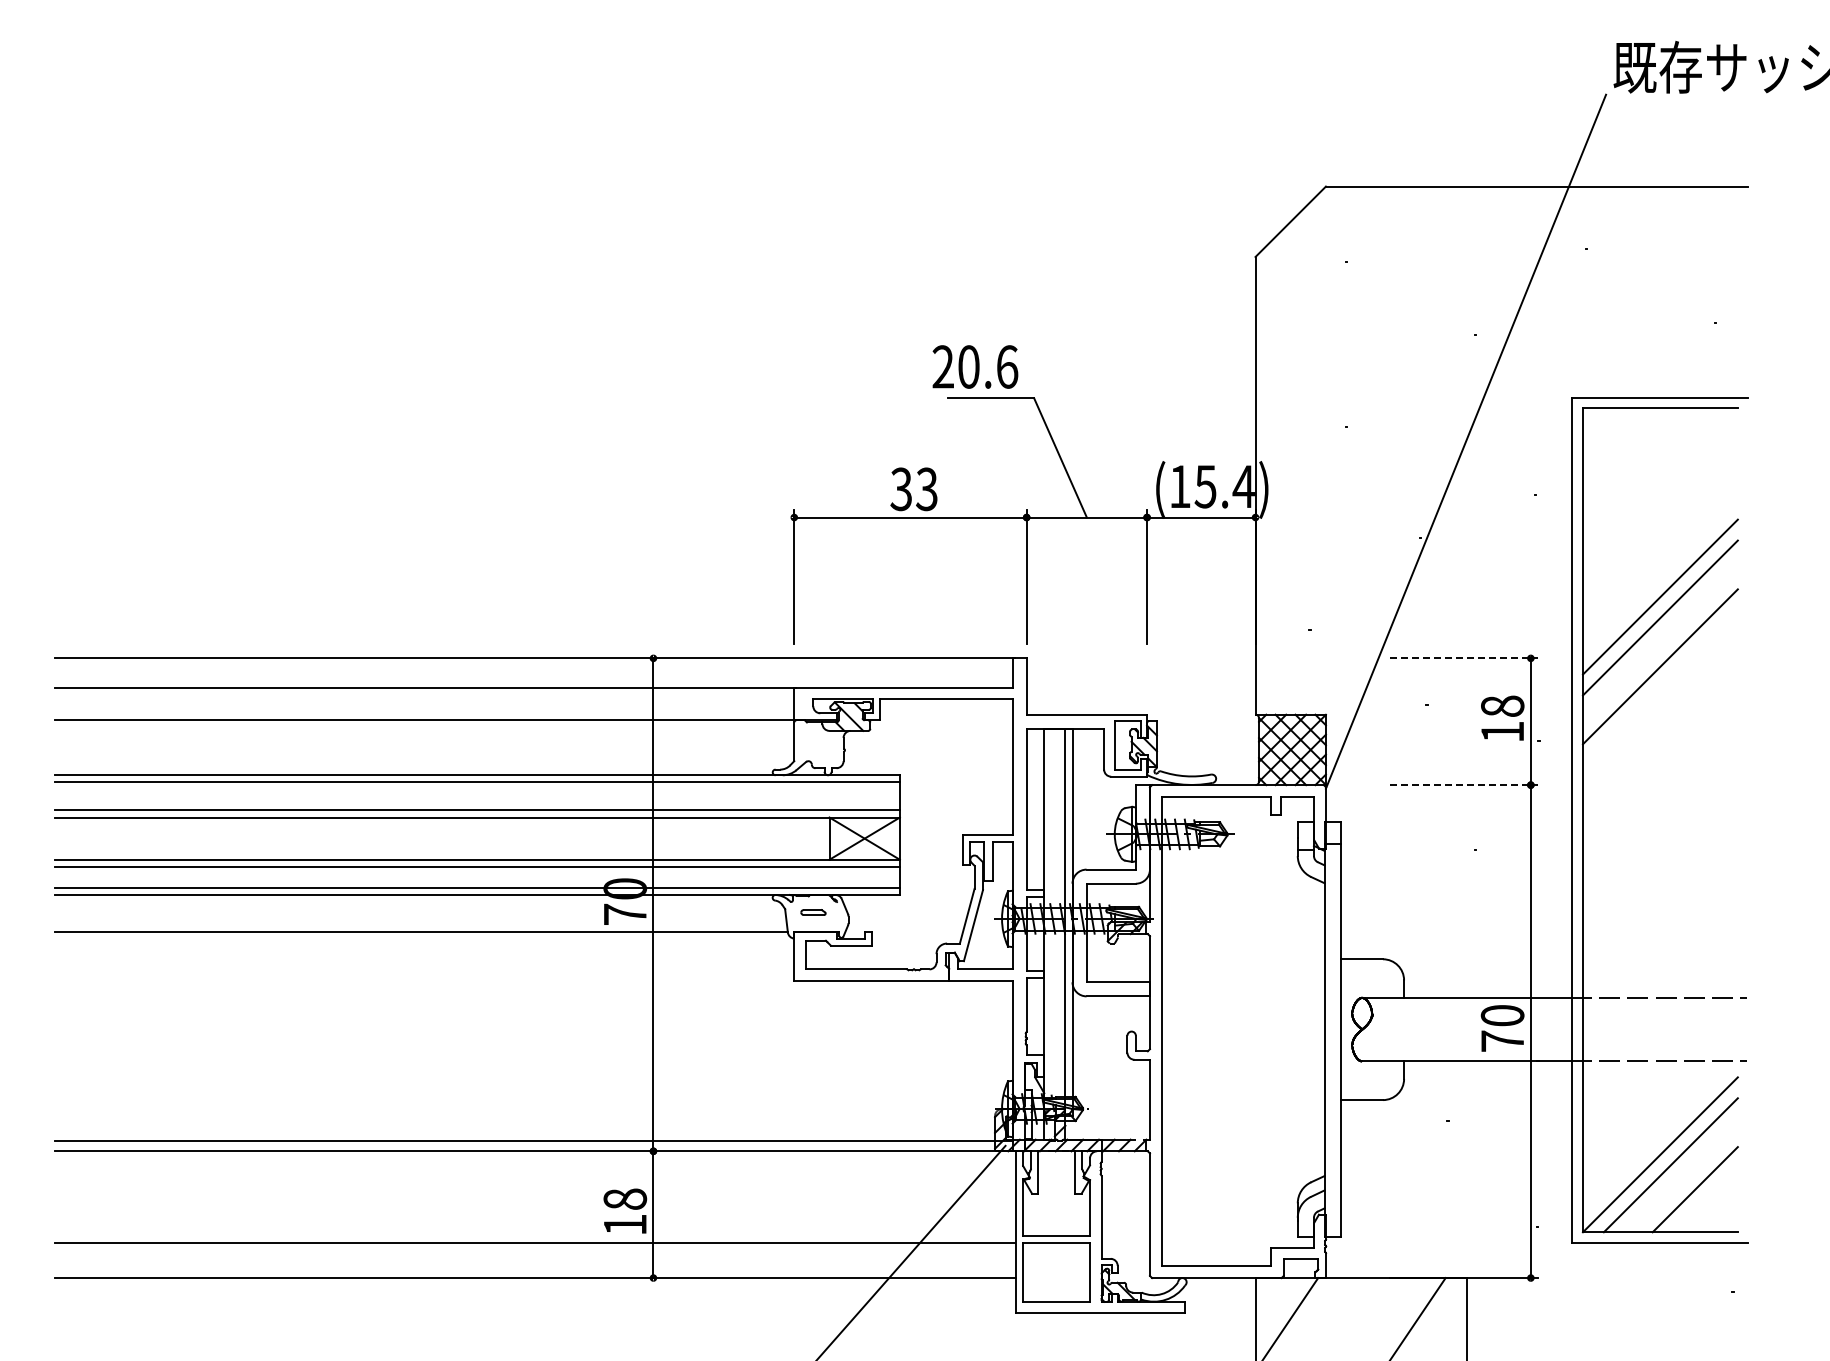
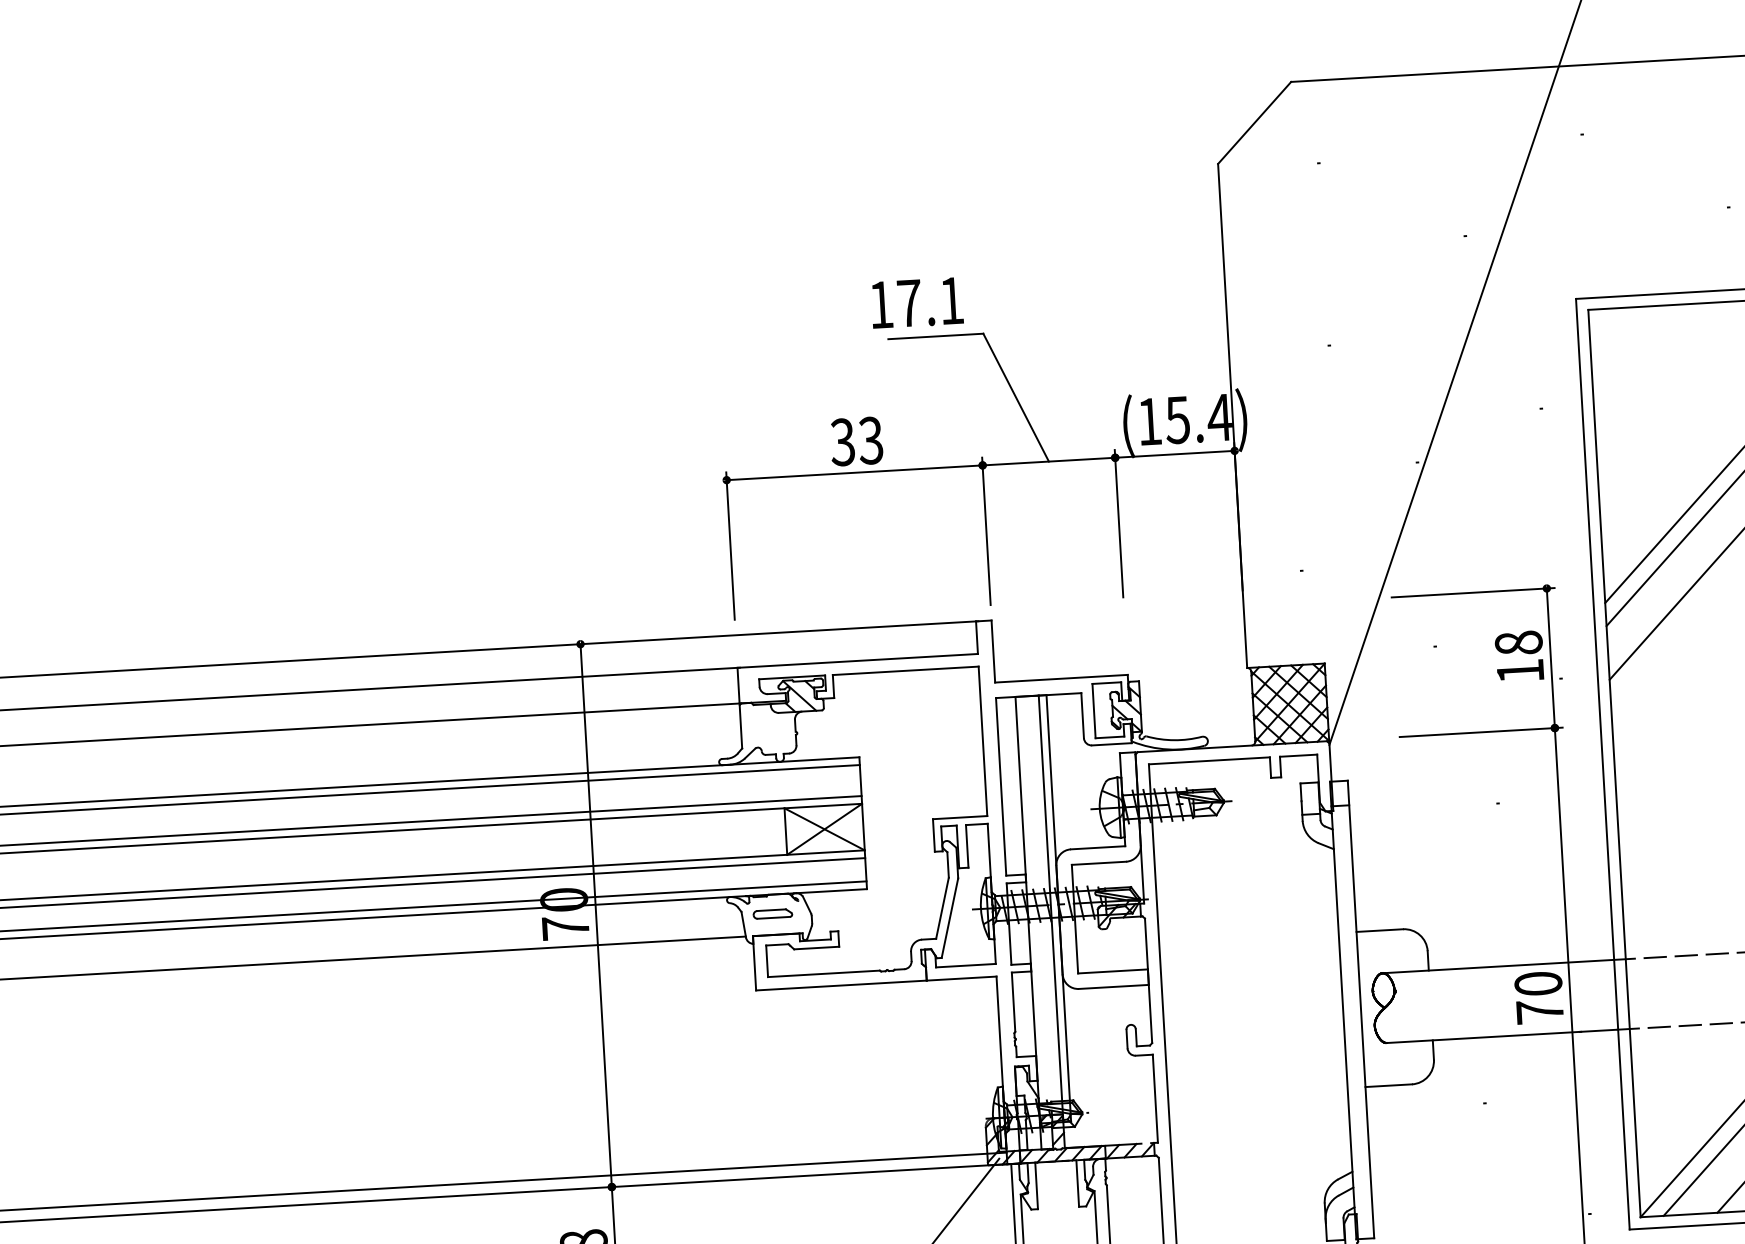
text: (975, 366) -> (916, 302), 20.6 -> 17.1
line: (1463, 658) -> (1472, 592), dashed -> solid
line: (1463, 785) -> (1480, 732), dashed -> solid
part: (813, 912) -> (772, 913), size x1.43

